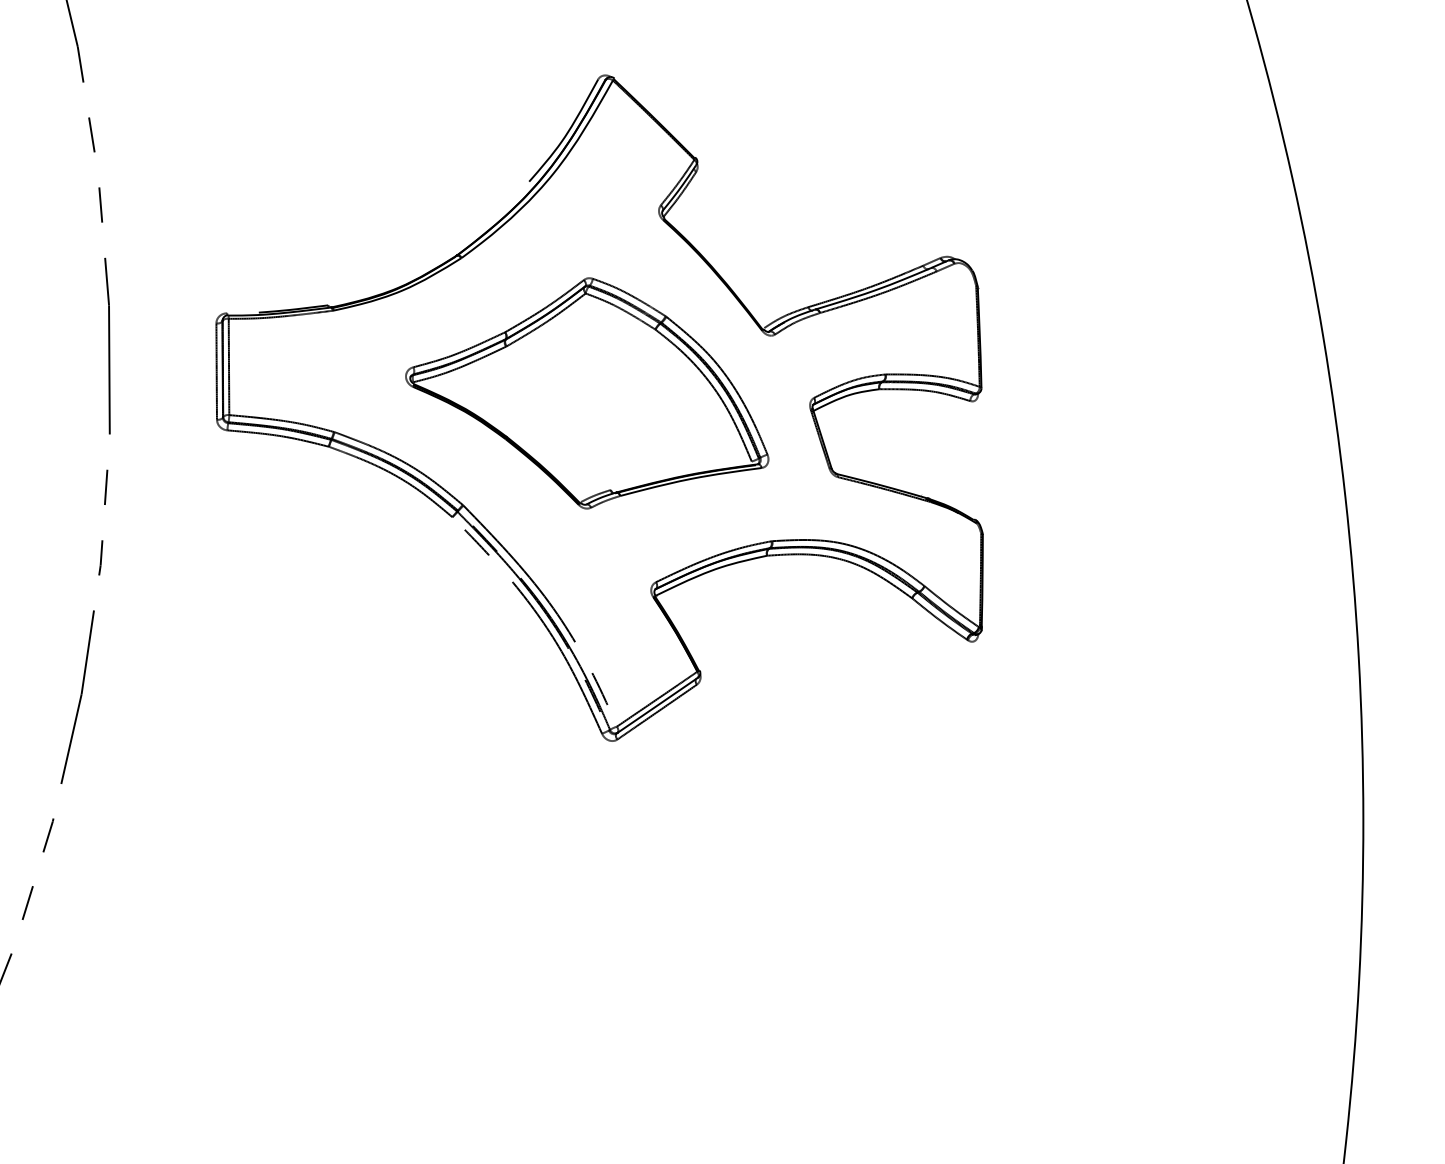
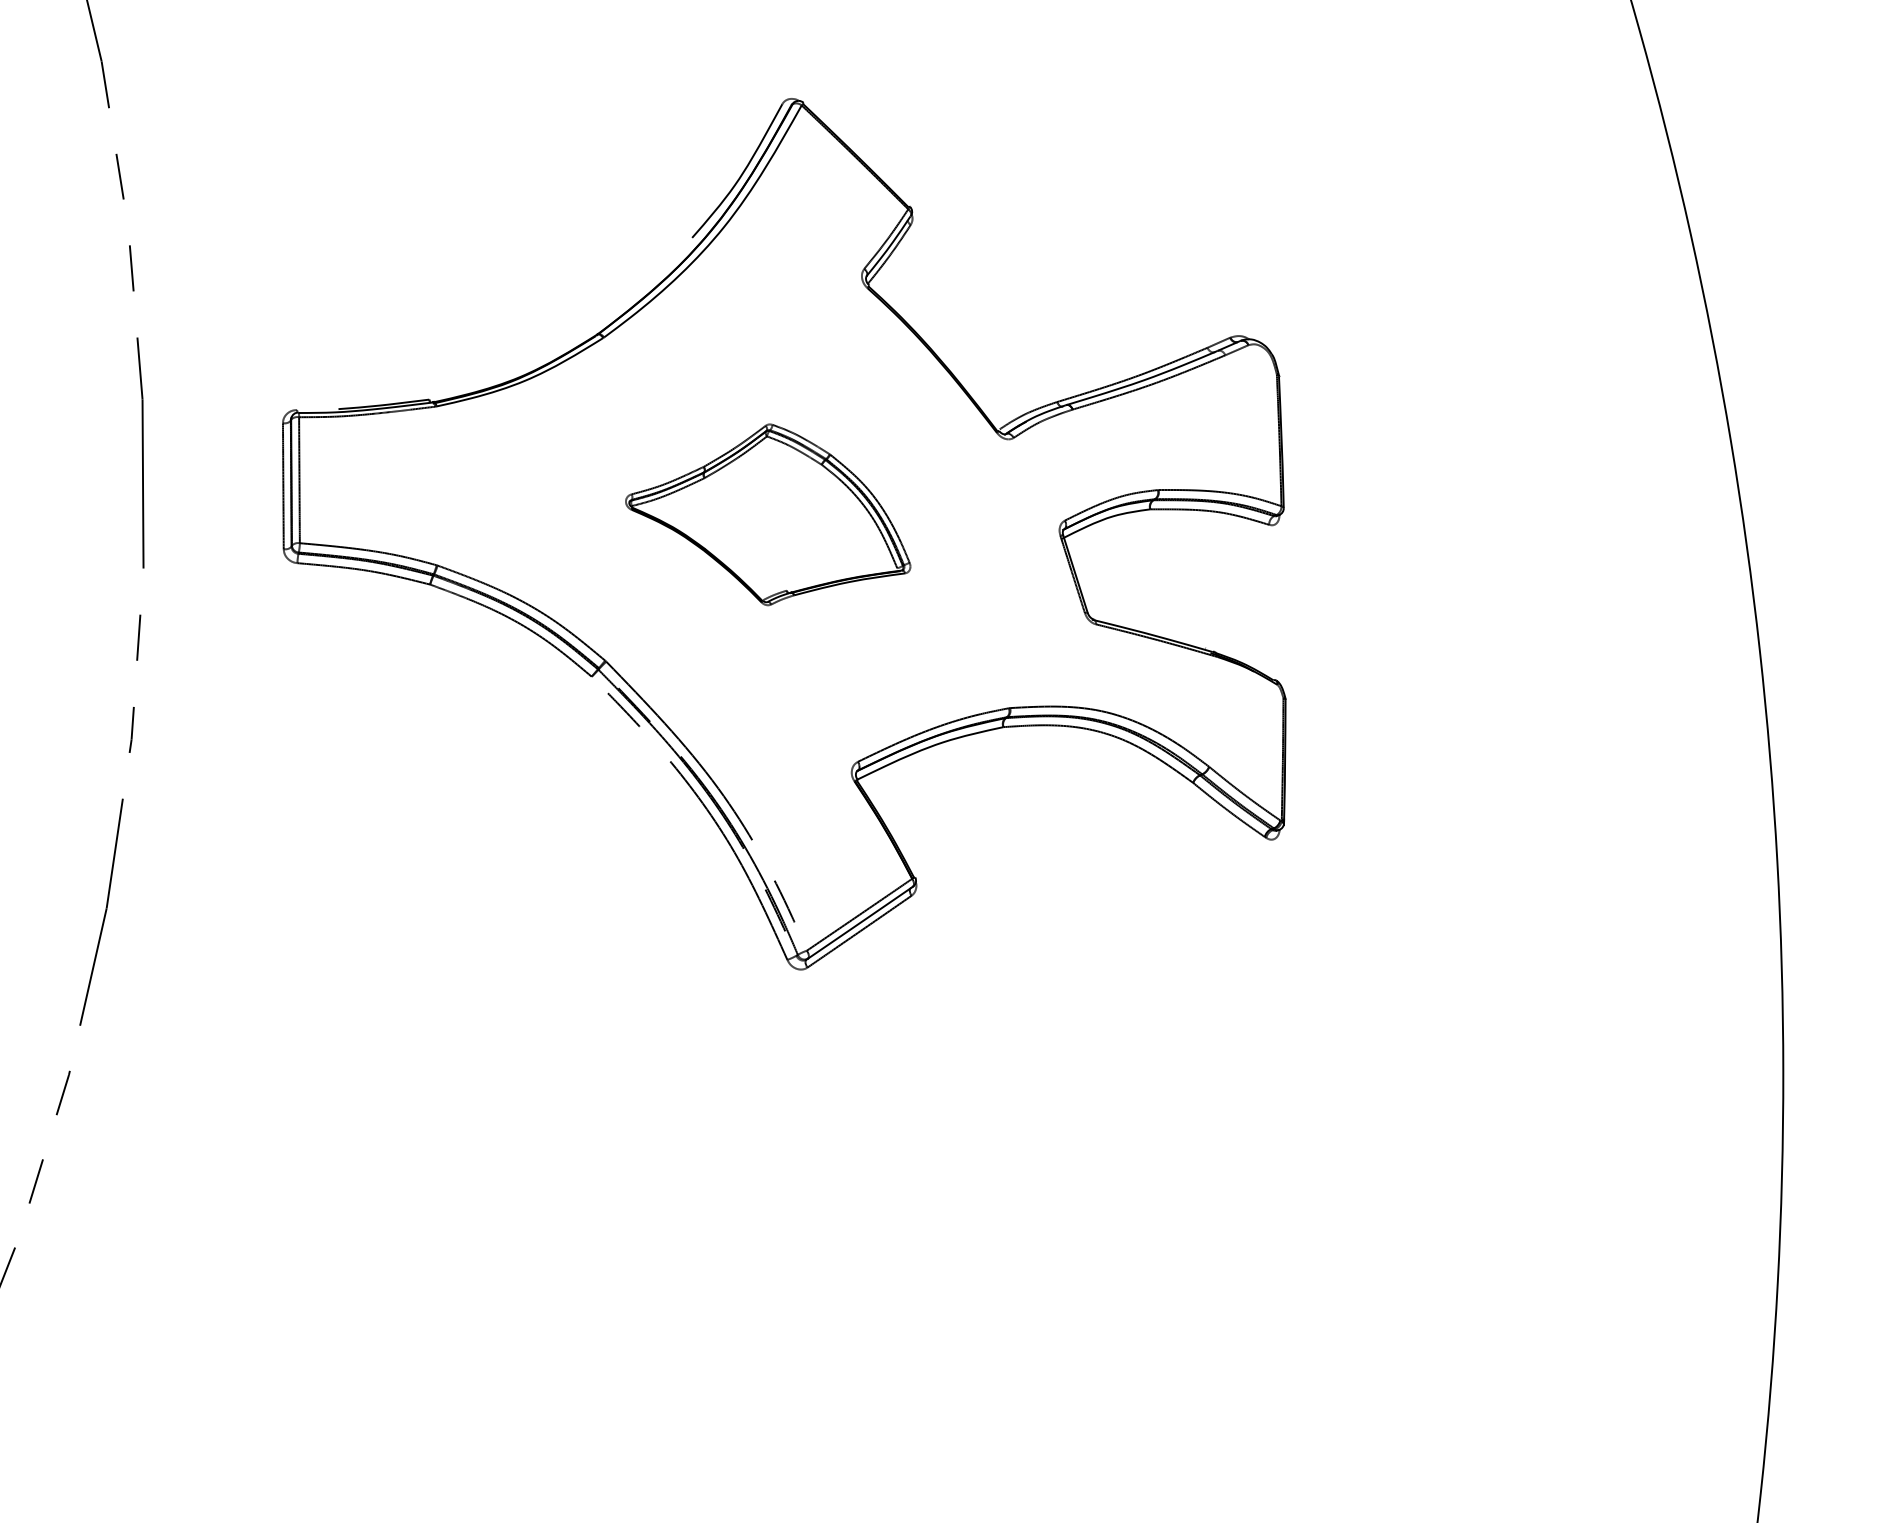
part: (587, 393) -> (768, 514), size x0.6

